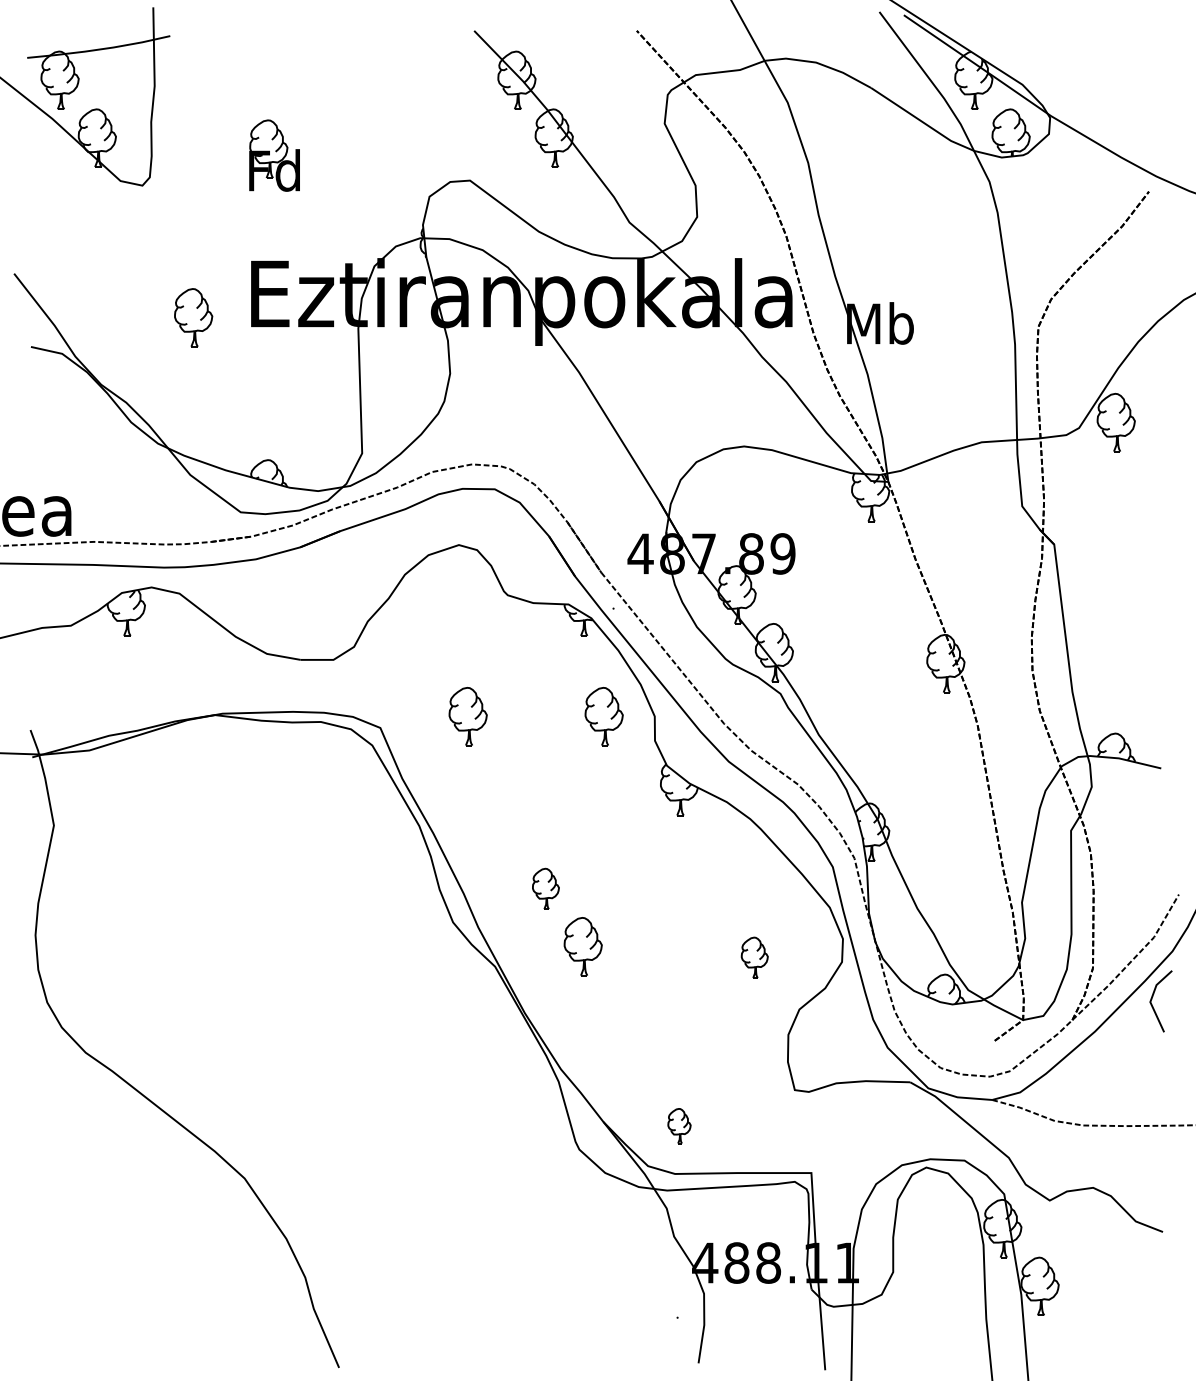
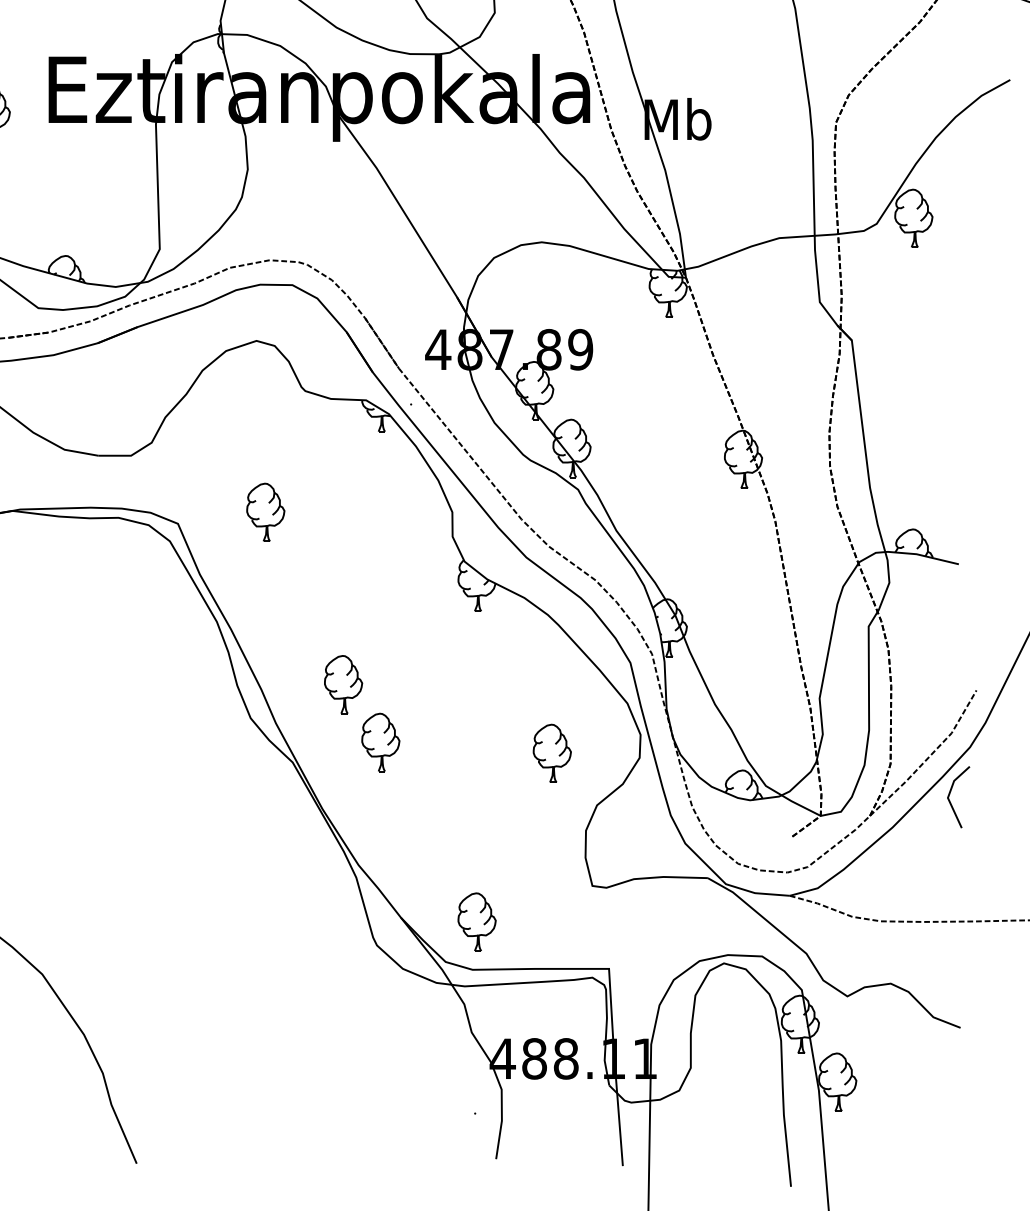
part: (603, 716) -> (401, 512), removed
part: (545, 888) -> (343, 684), size x1.43
part: (754, 957) -> (552, 753), size x1.43
part: (679, 1125) -> (477, 921), size x1.67

